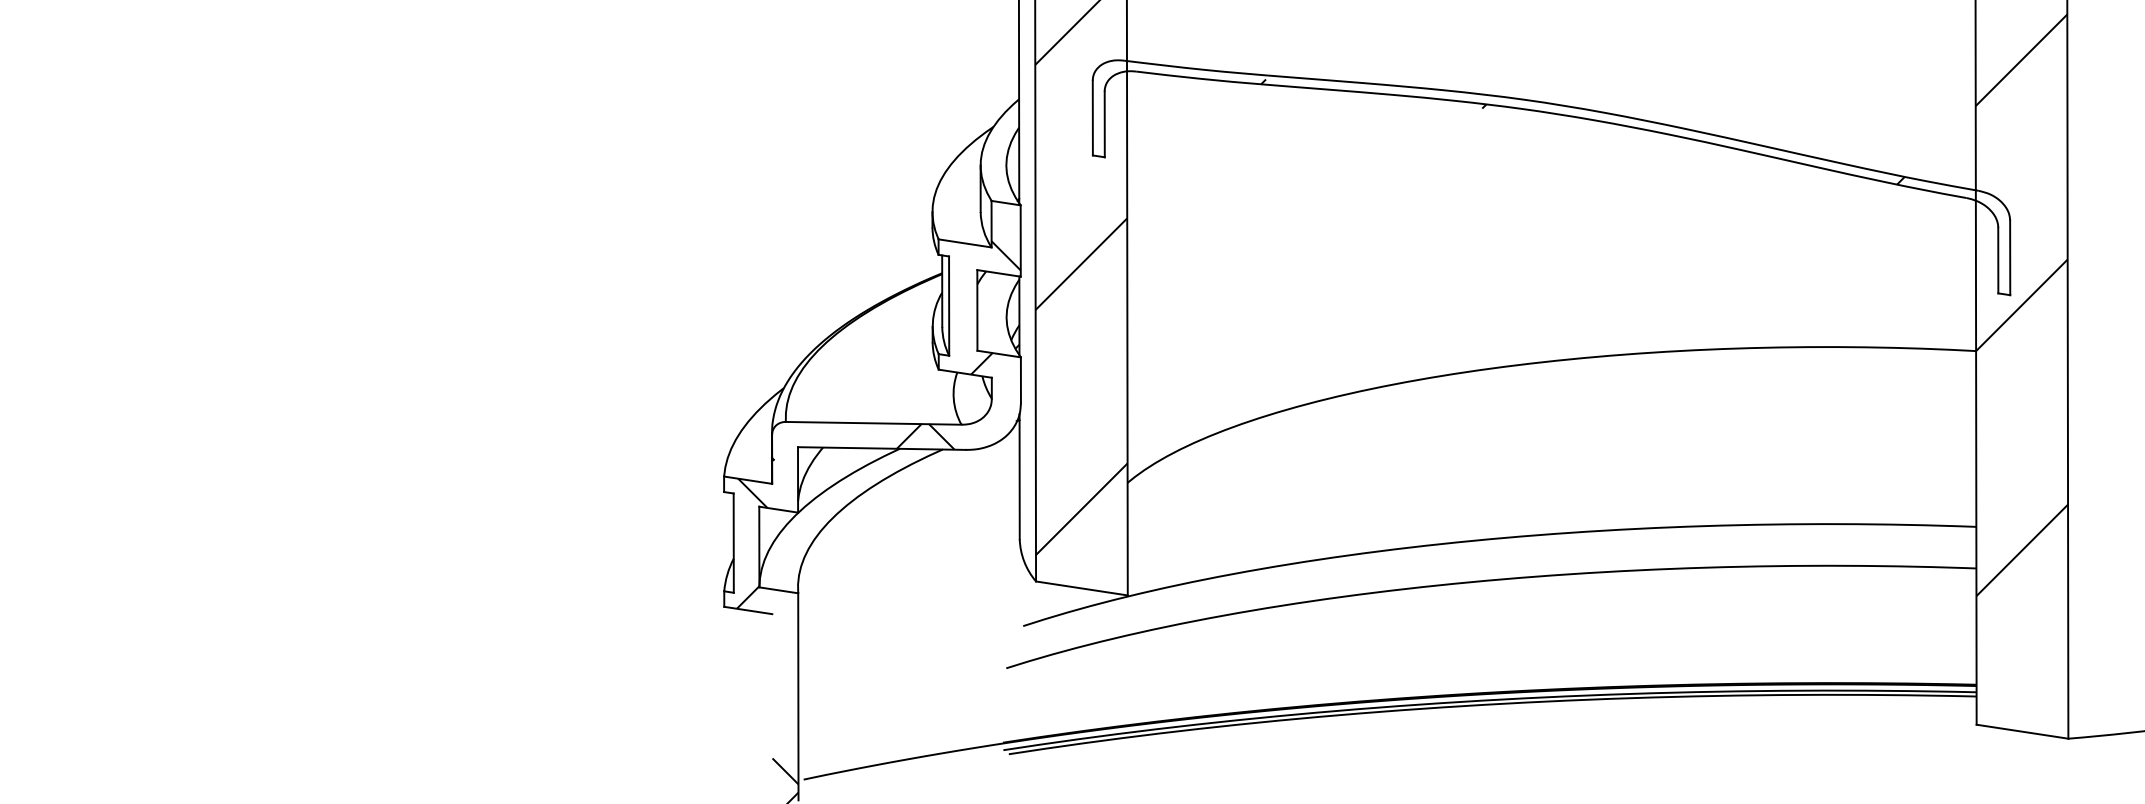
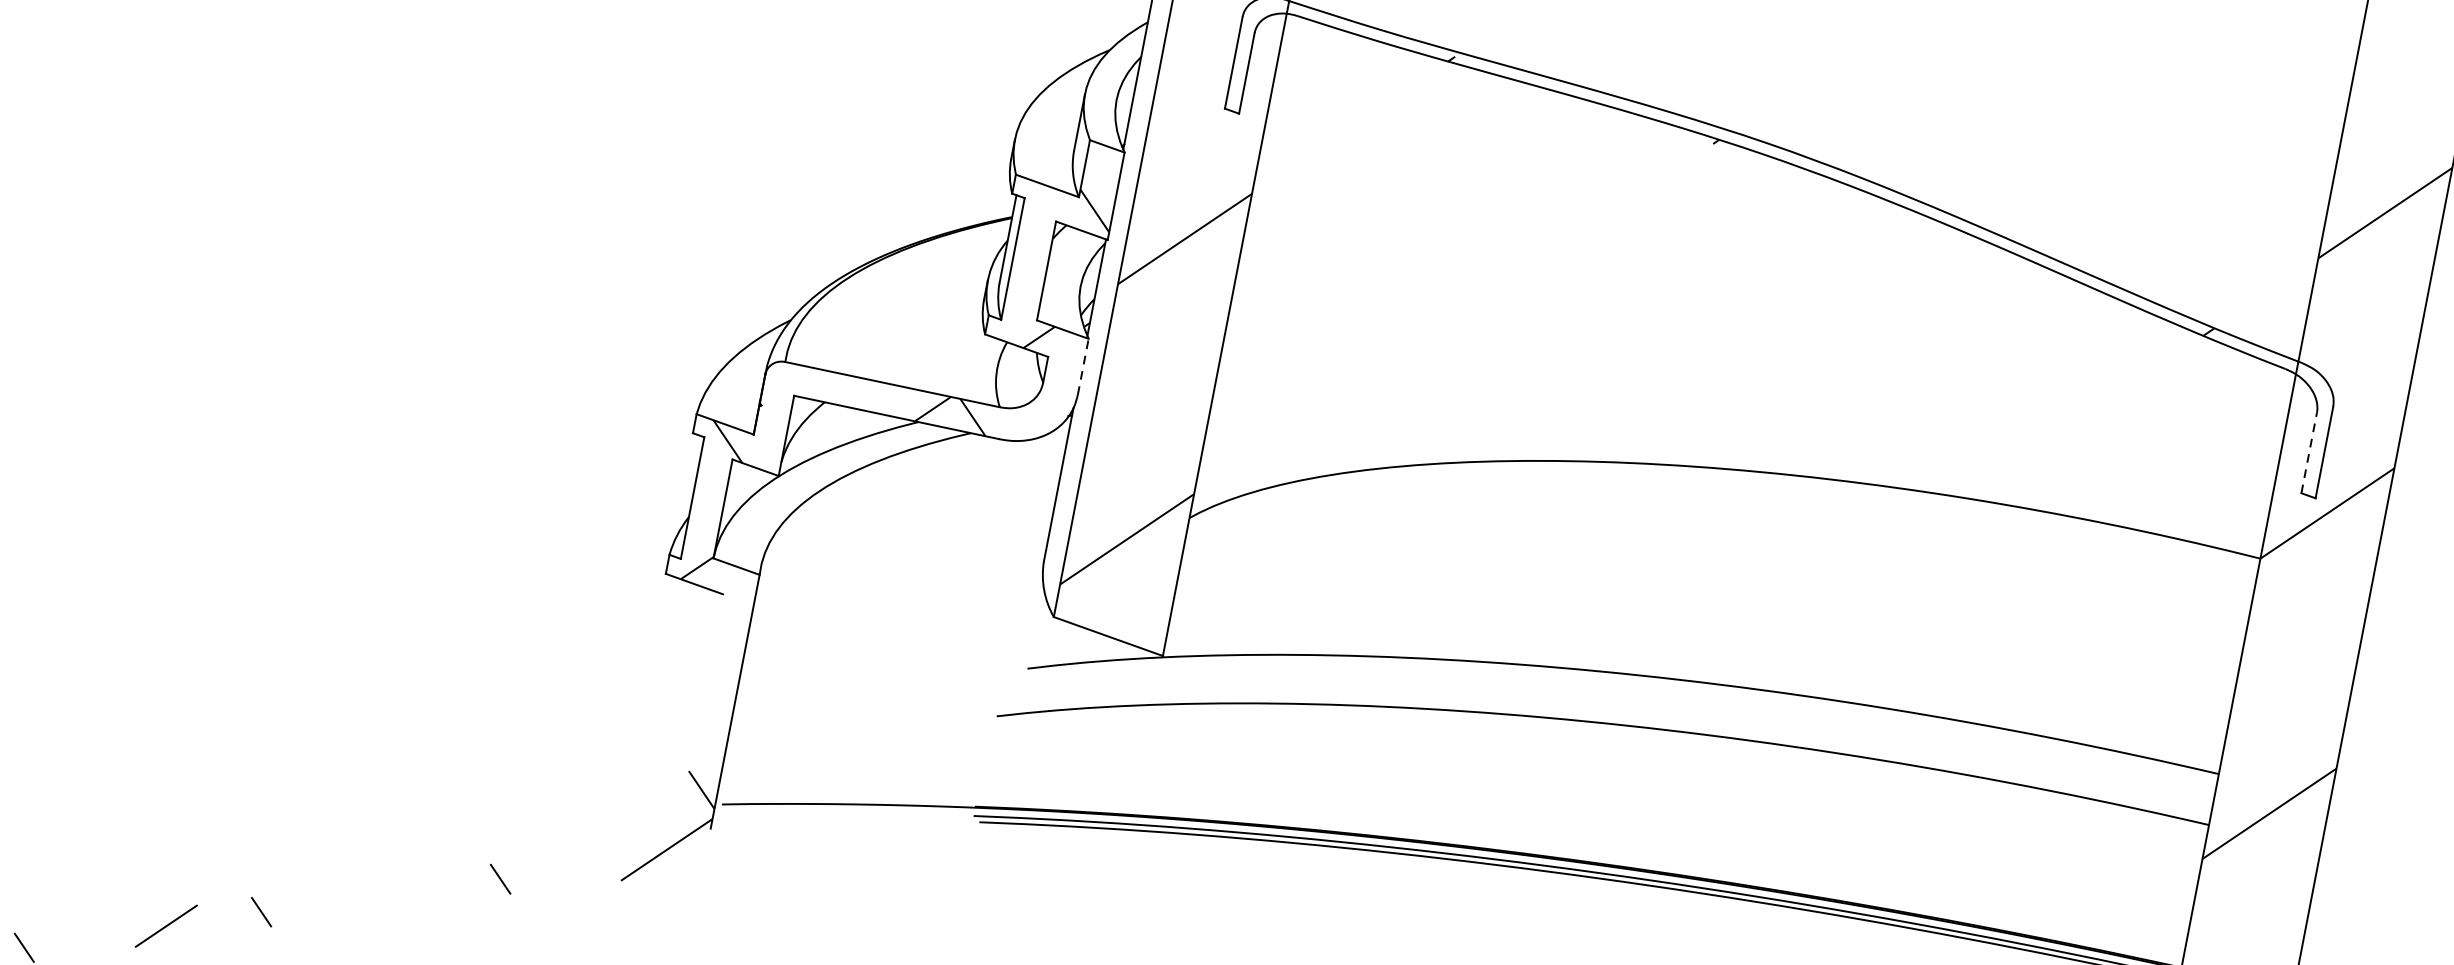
line: (1998, 260) -> (2309, 452), solid -> dashed
line: (1020, 380) -> (1082, 367), solid -> dashed

